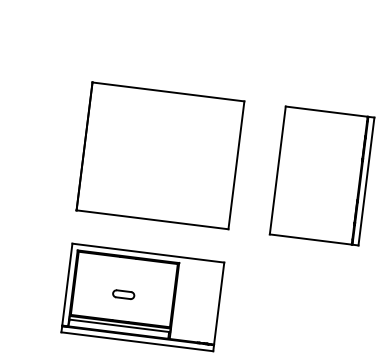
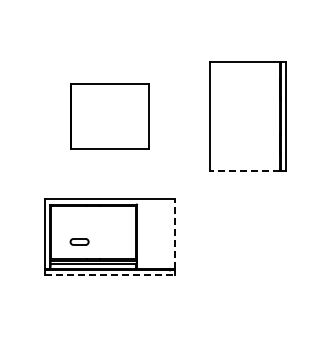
part: (159, 155) -> (109, 116), size x0.6
line: (311, 240) -> (245, 171), solid -> dashed
part: (123, 294) -> (79, 241), moved
line: (218, 303) -> (174, 234), solid -> dashed
line: (137, 342) -> (110, 275), solid -> dashed

